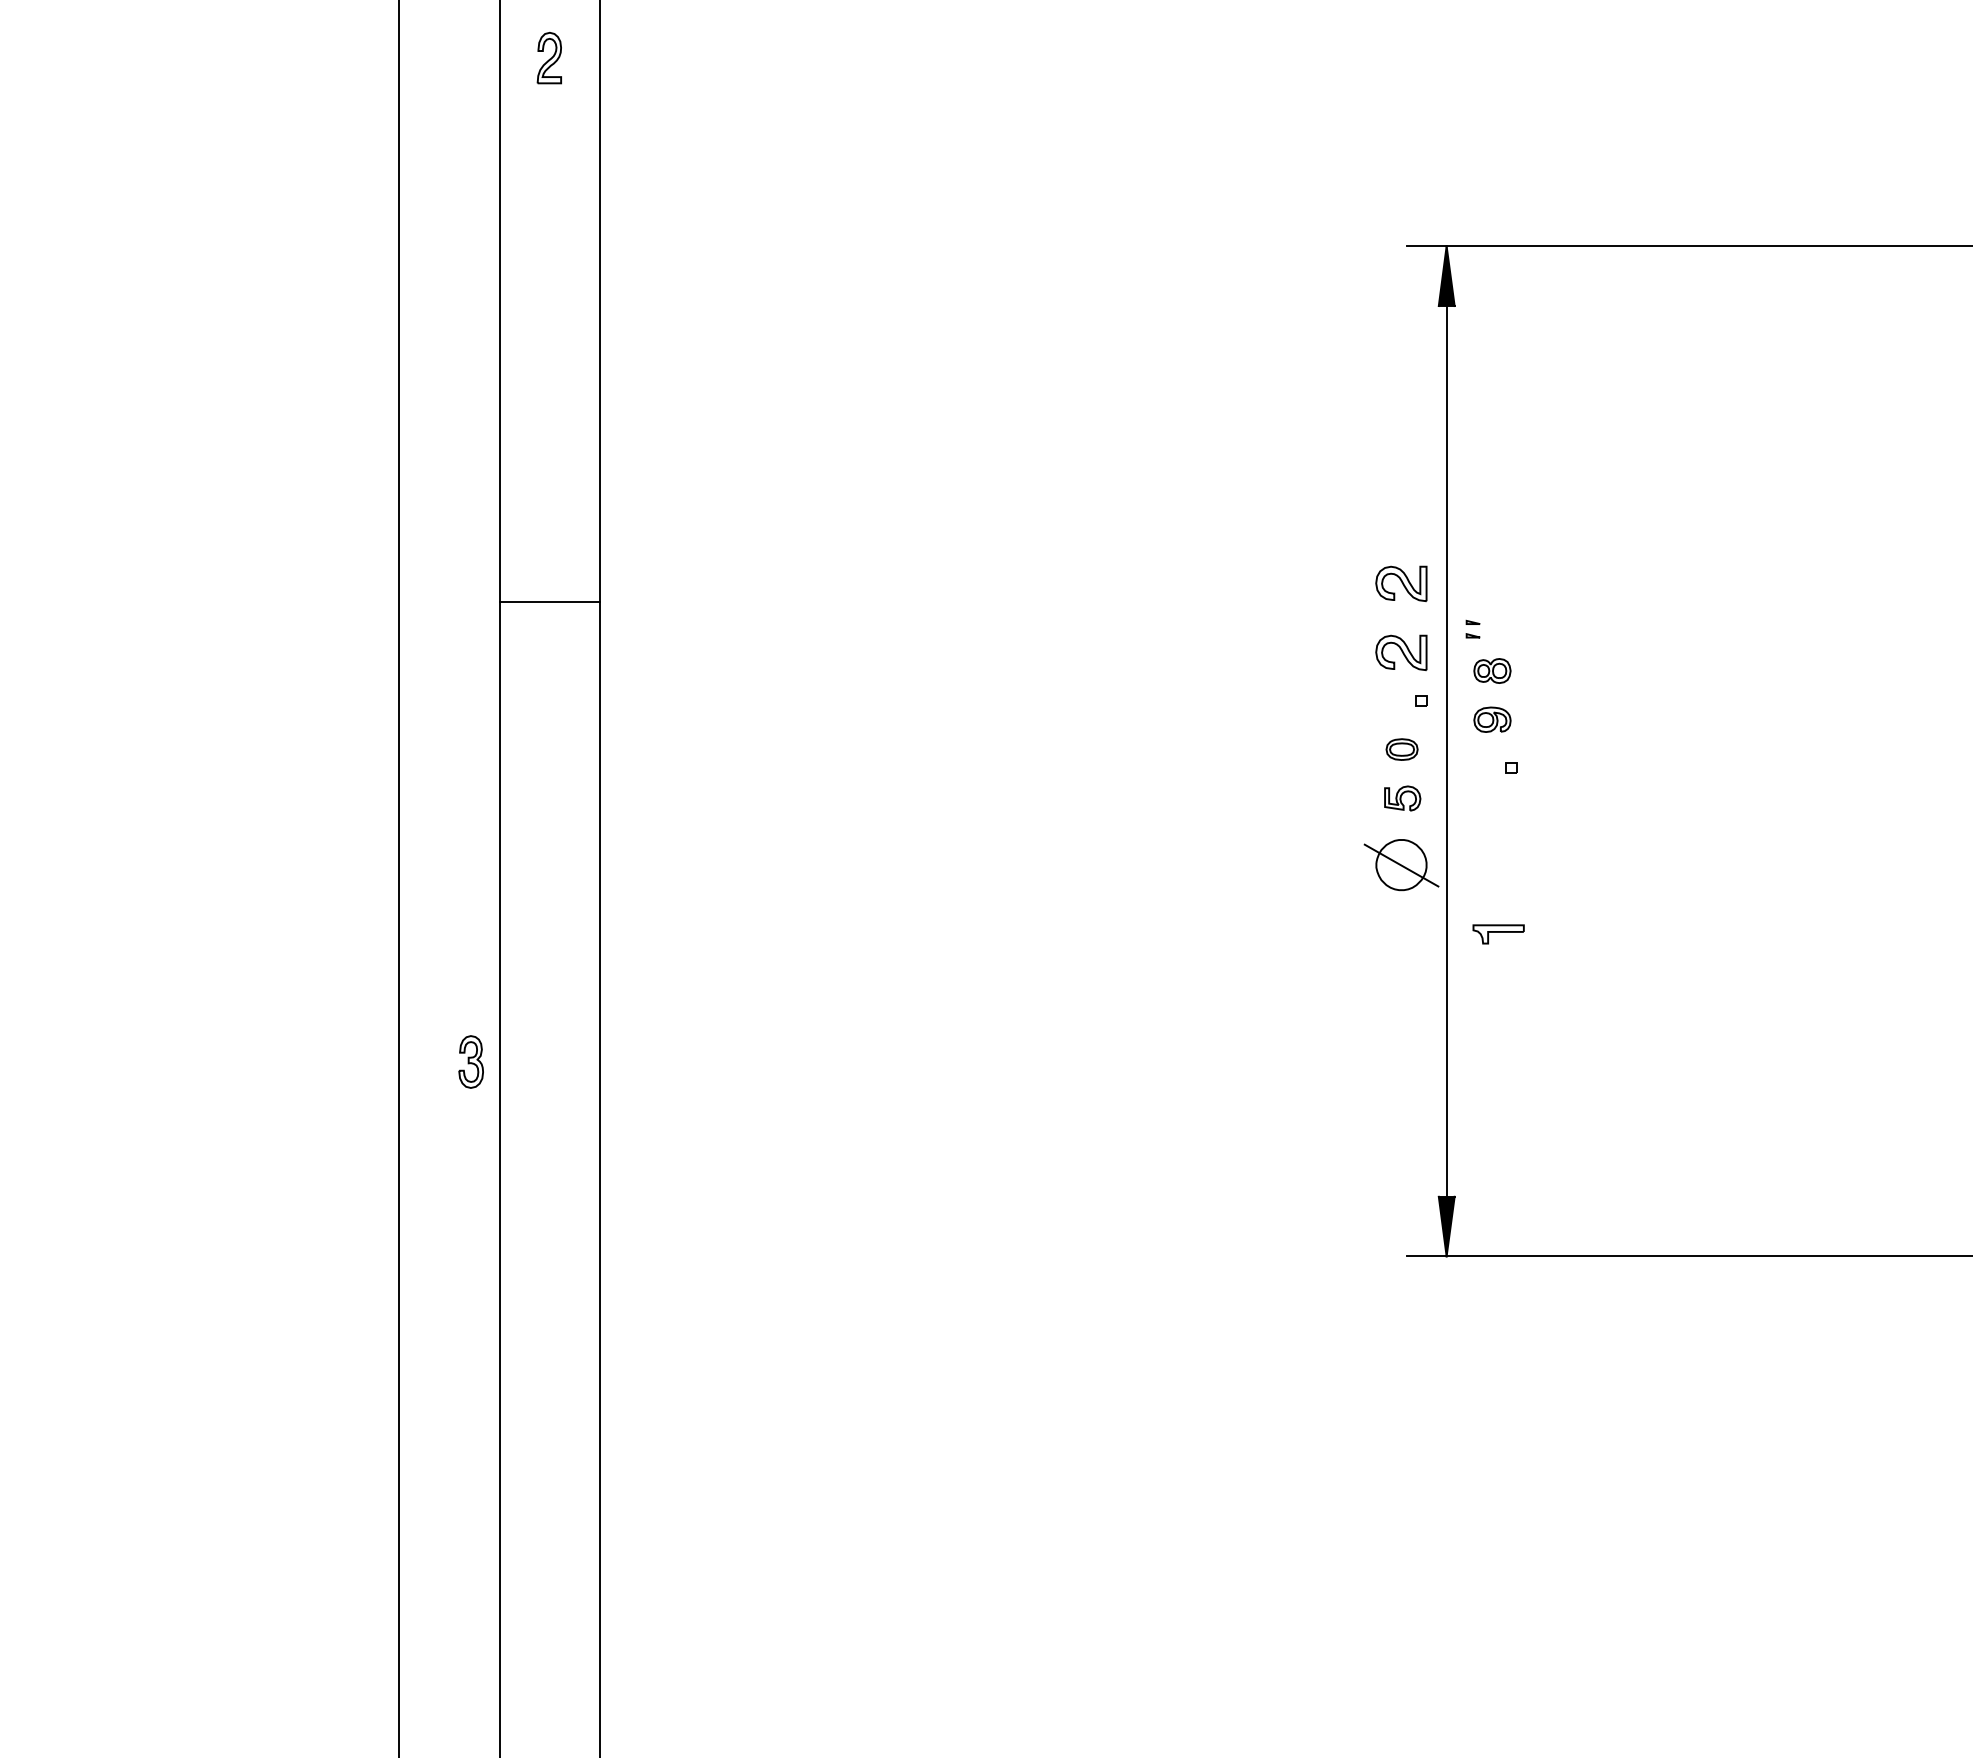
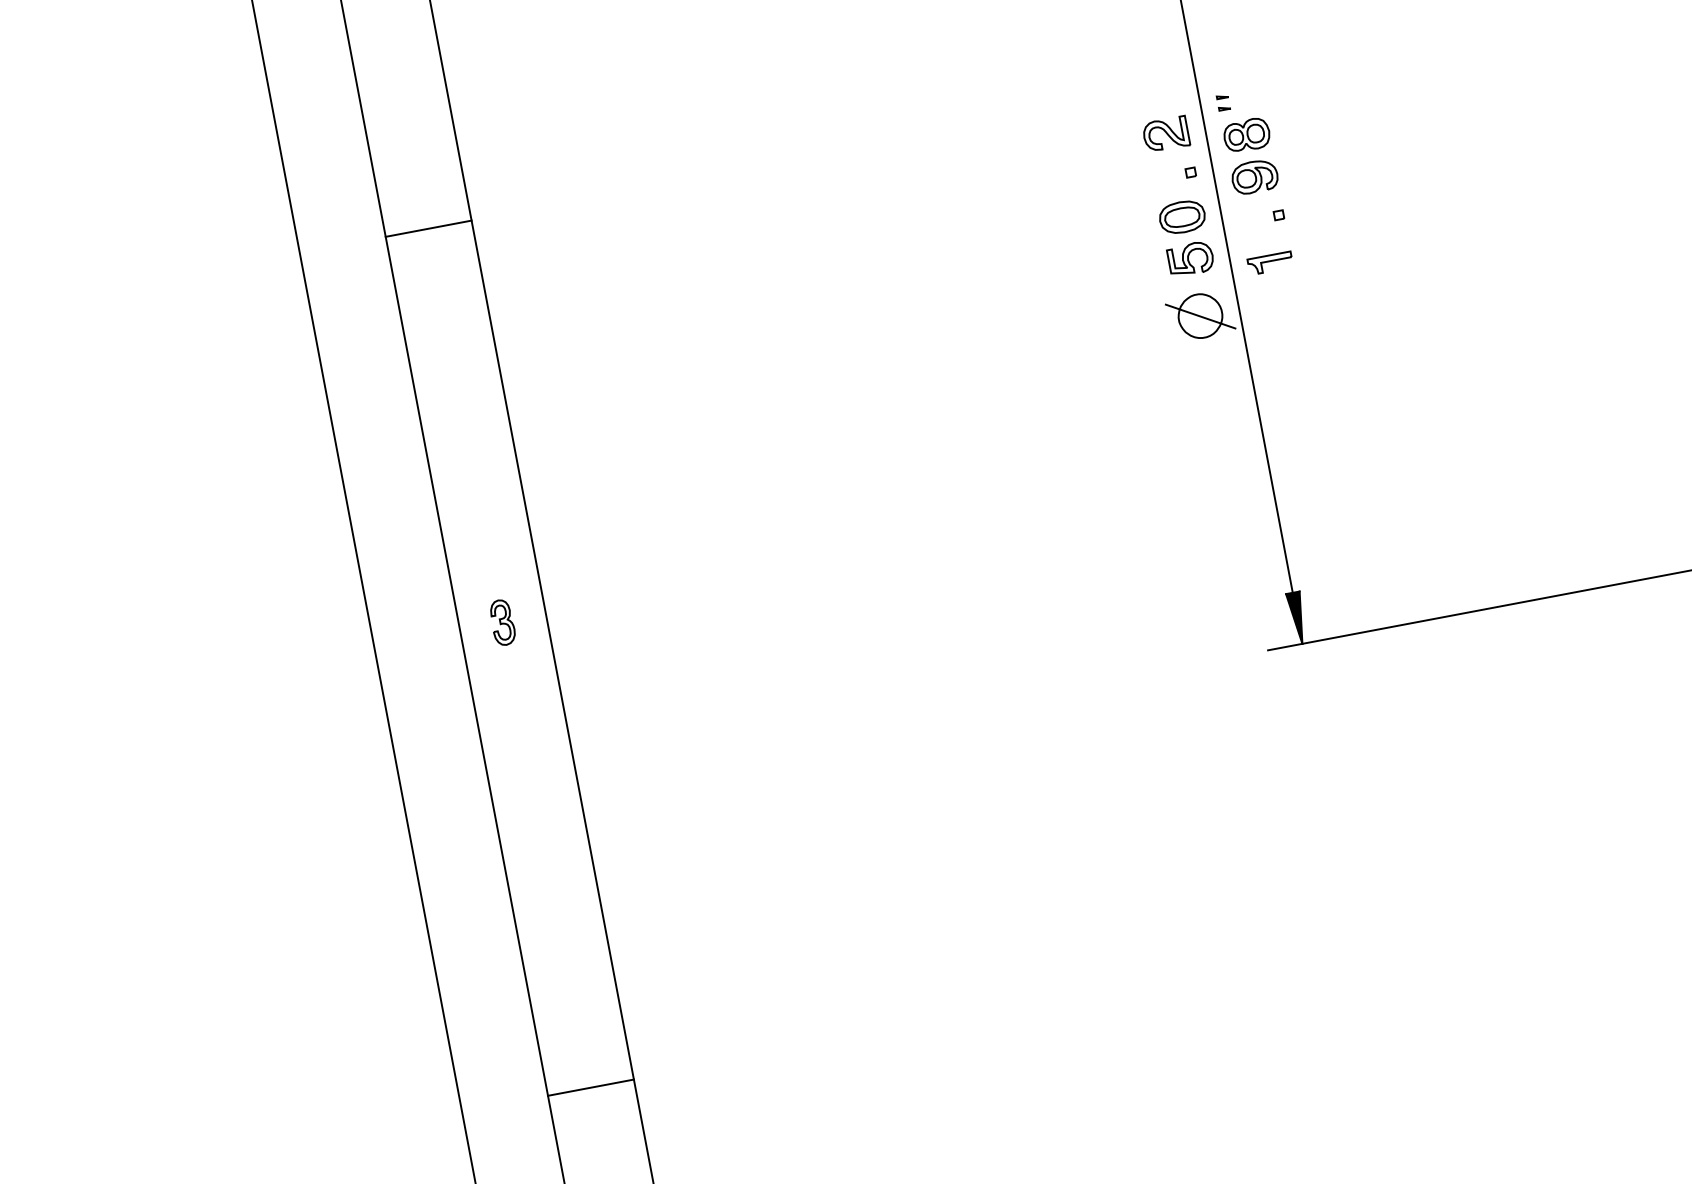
part: (1401, 583) -> (1154, 75), removed
part: (1492, 670) -> (1246, 134), size x1.43
part: (1492, 719) -> (1254, 176), size x1.43
part: (1401, 749) -> (1181, 217), size x1.67
part: (1402, 798) -> (1190, 258), size x1.43
part: (1498, 934) -> (1270, 263), moved
part: (470, 1061) -> (501, 622), moved
line: (549, 1605) -> (590, 1087), added

